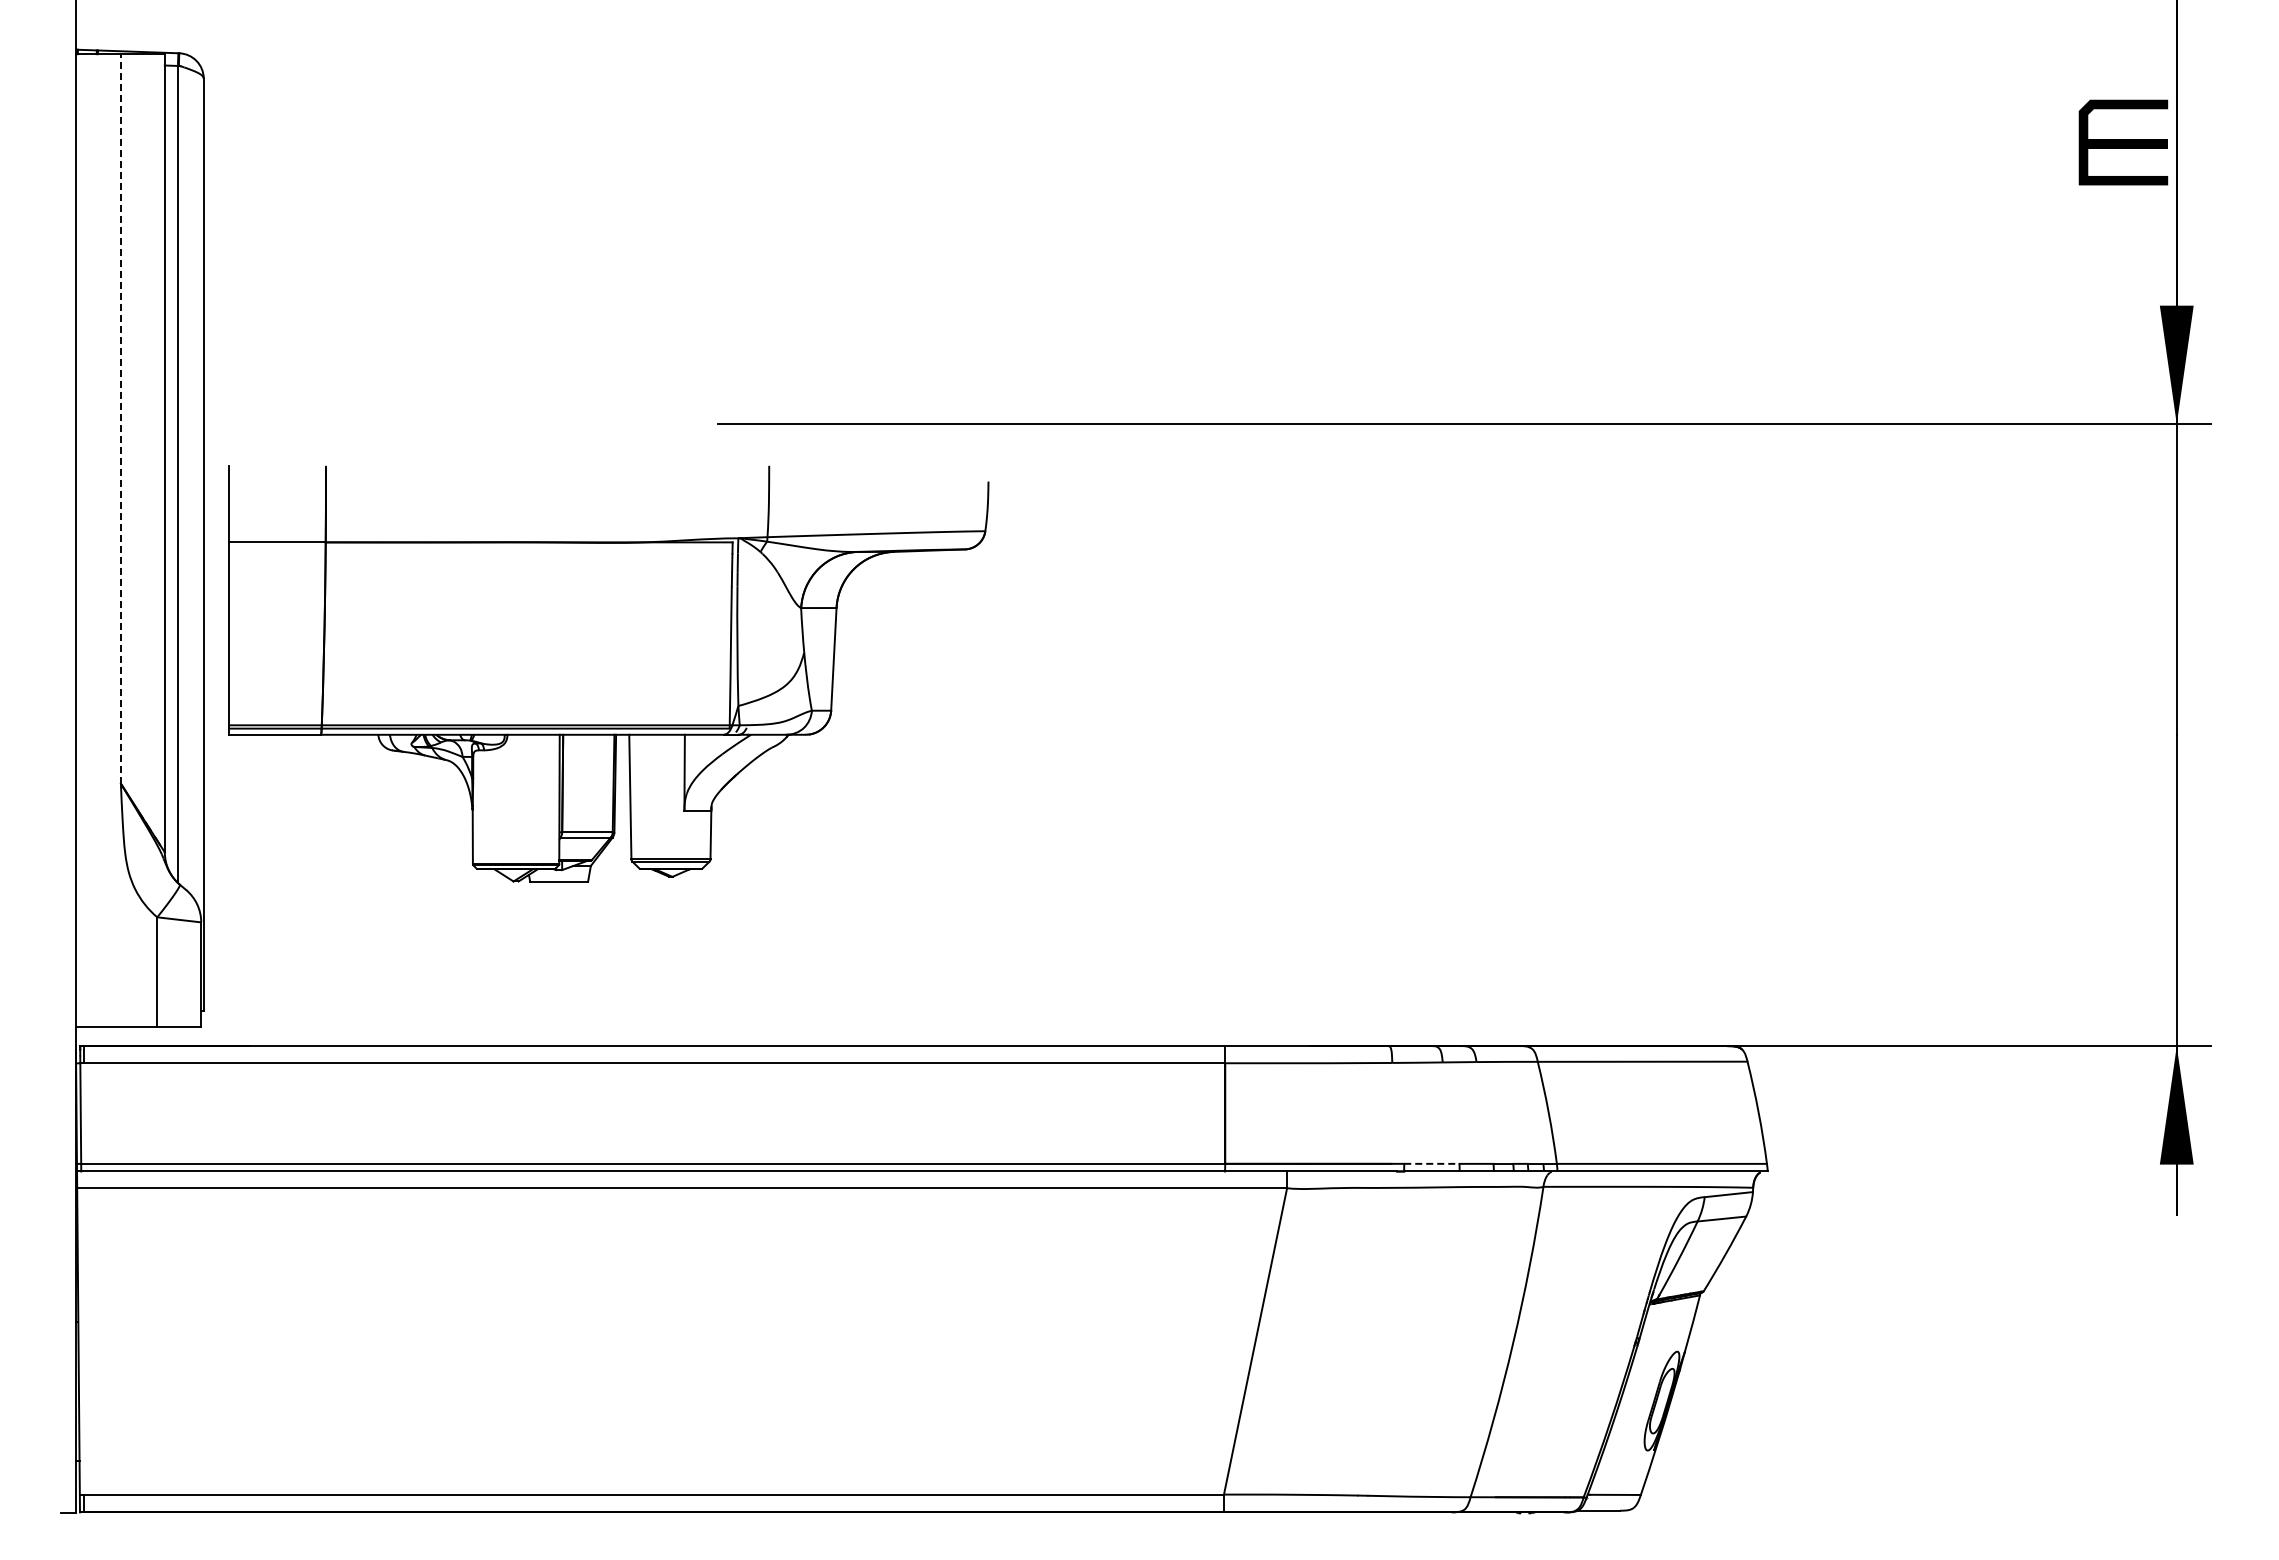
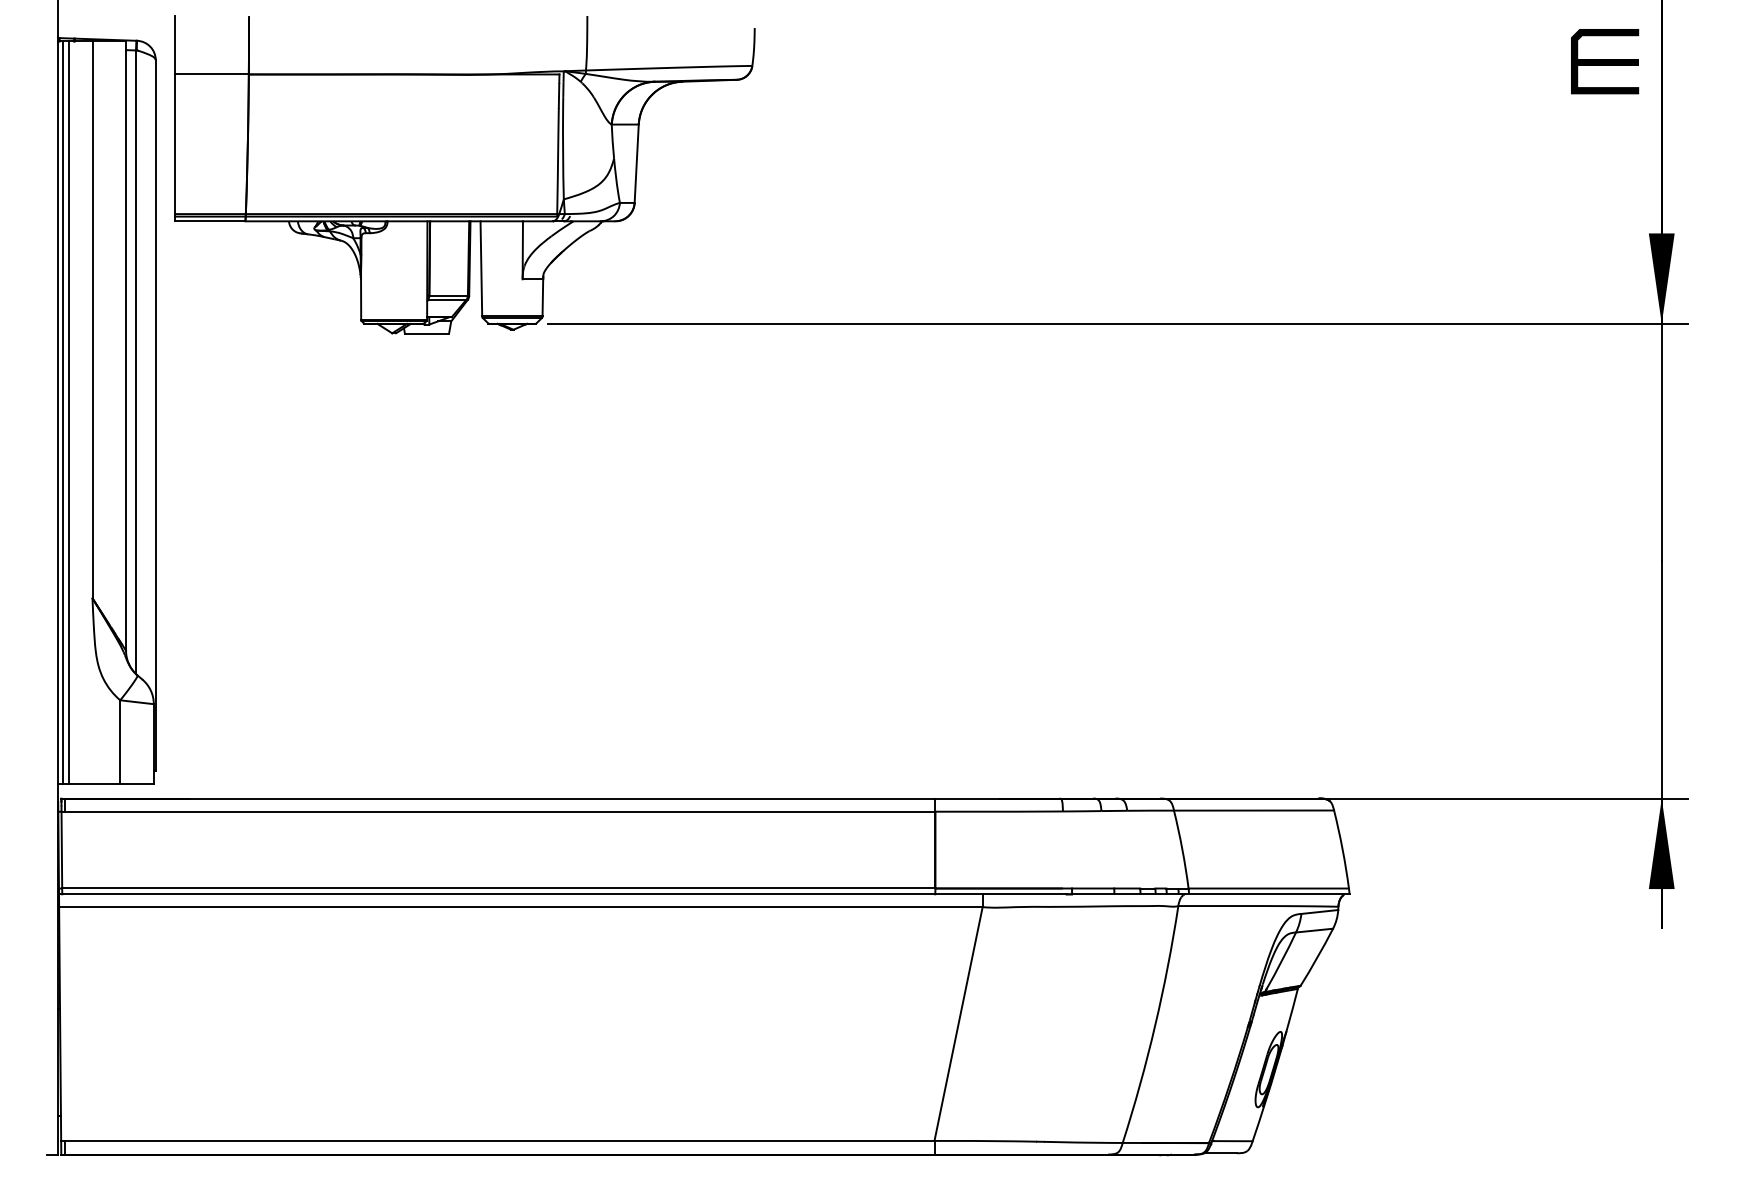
part: (2123, 142) -> (1605, 61), moved
line: (120, 418) -> (92, 319), dashed -> solid
line: (82, 540) -> (63, 412), added
line: (90, 540) -> (69, 412), added
part: (608, 673) -> (464, 174), moved
line: (1431, 1163) -> (1092, 888), dashed -> solid

